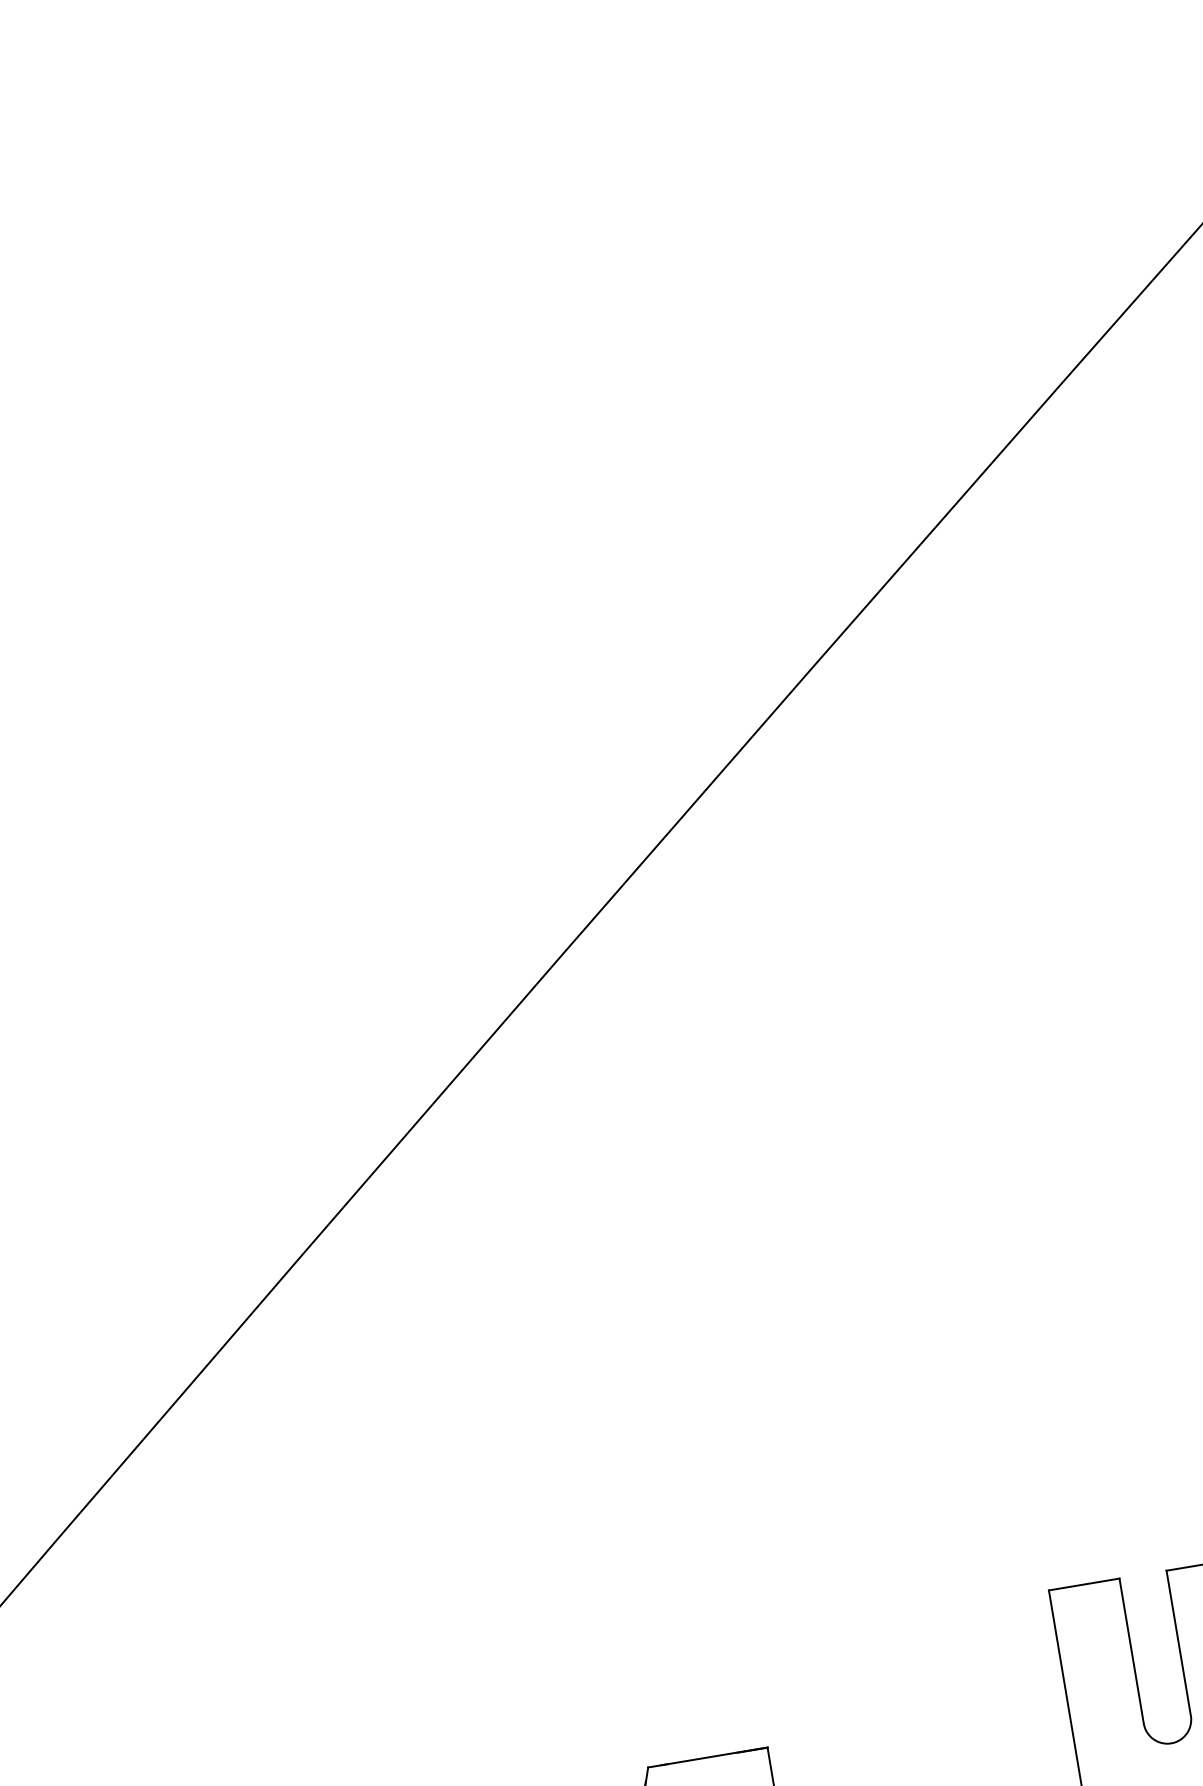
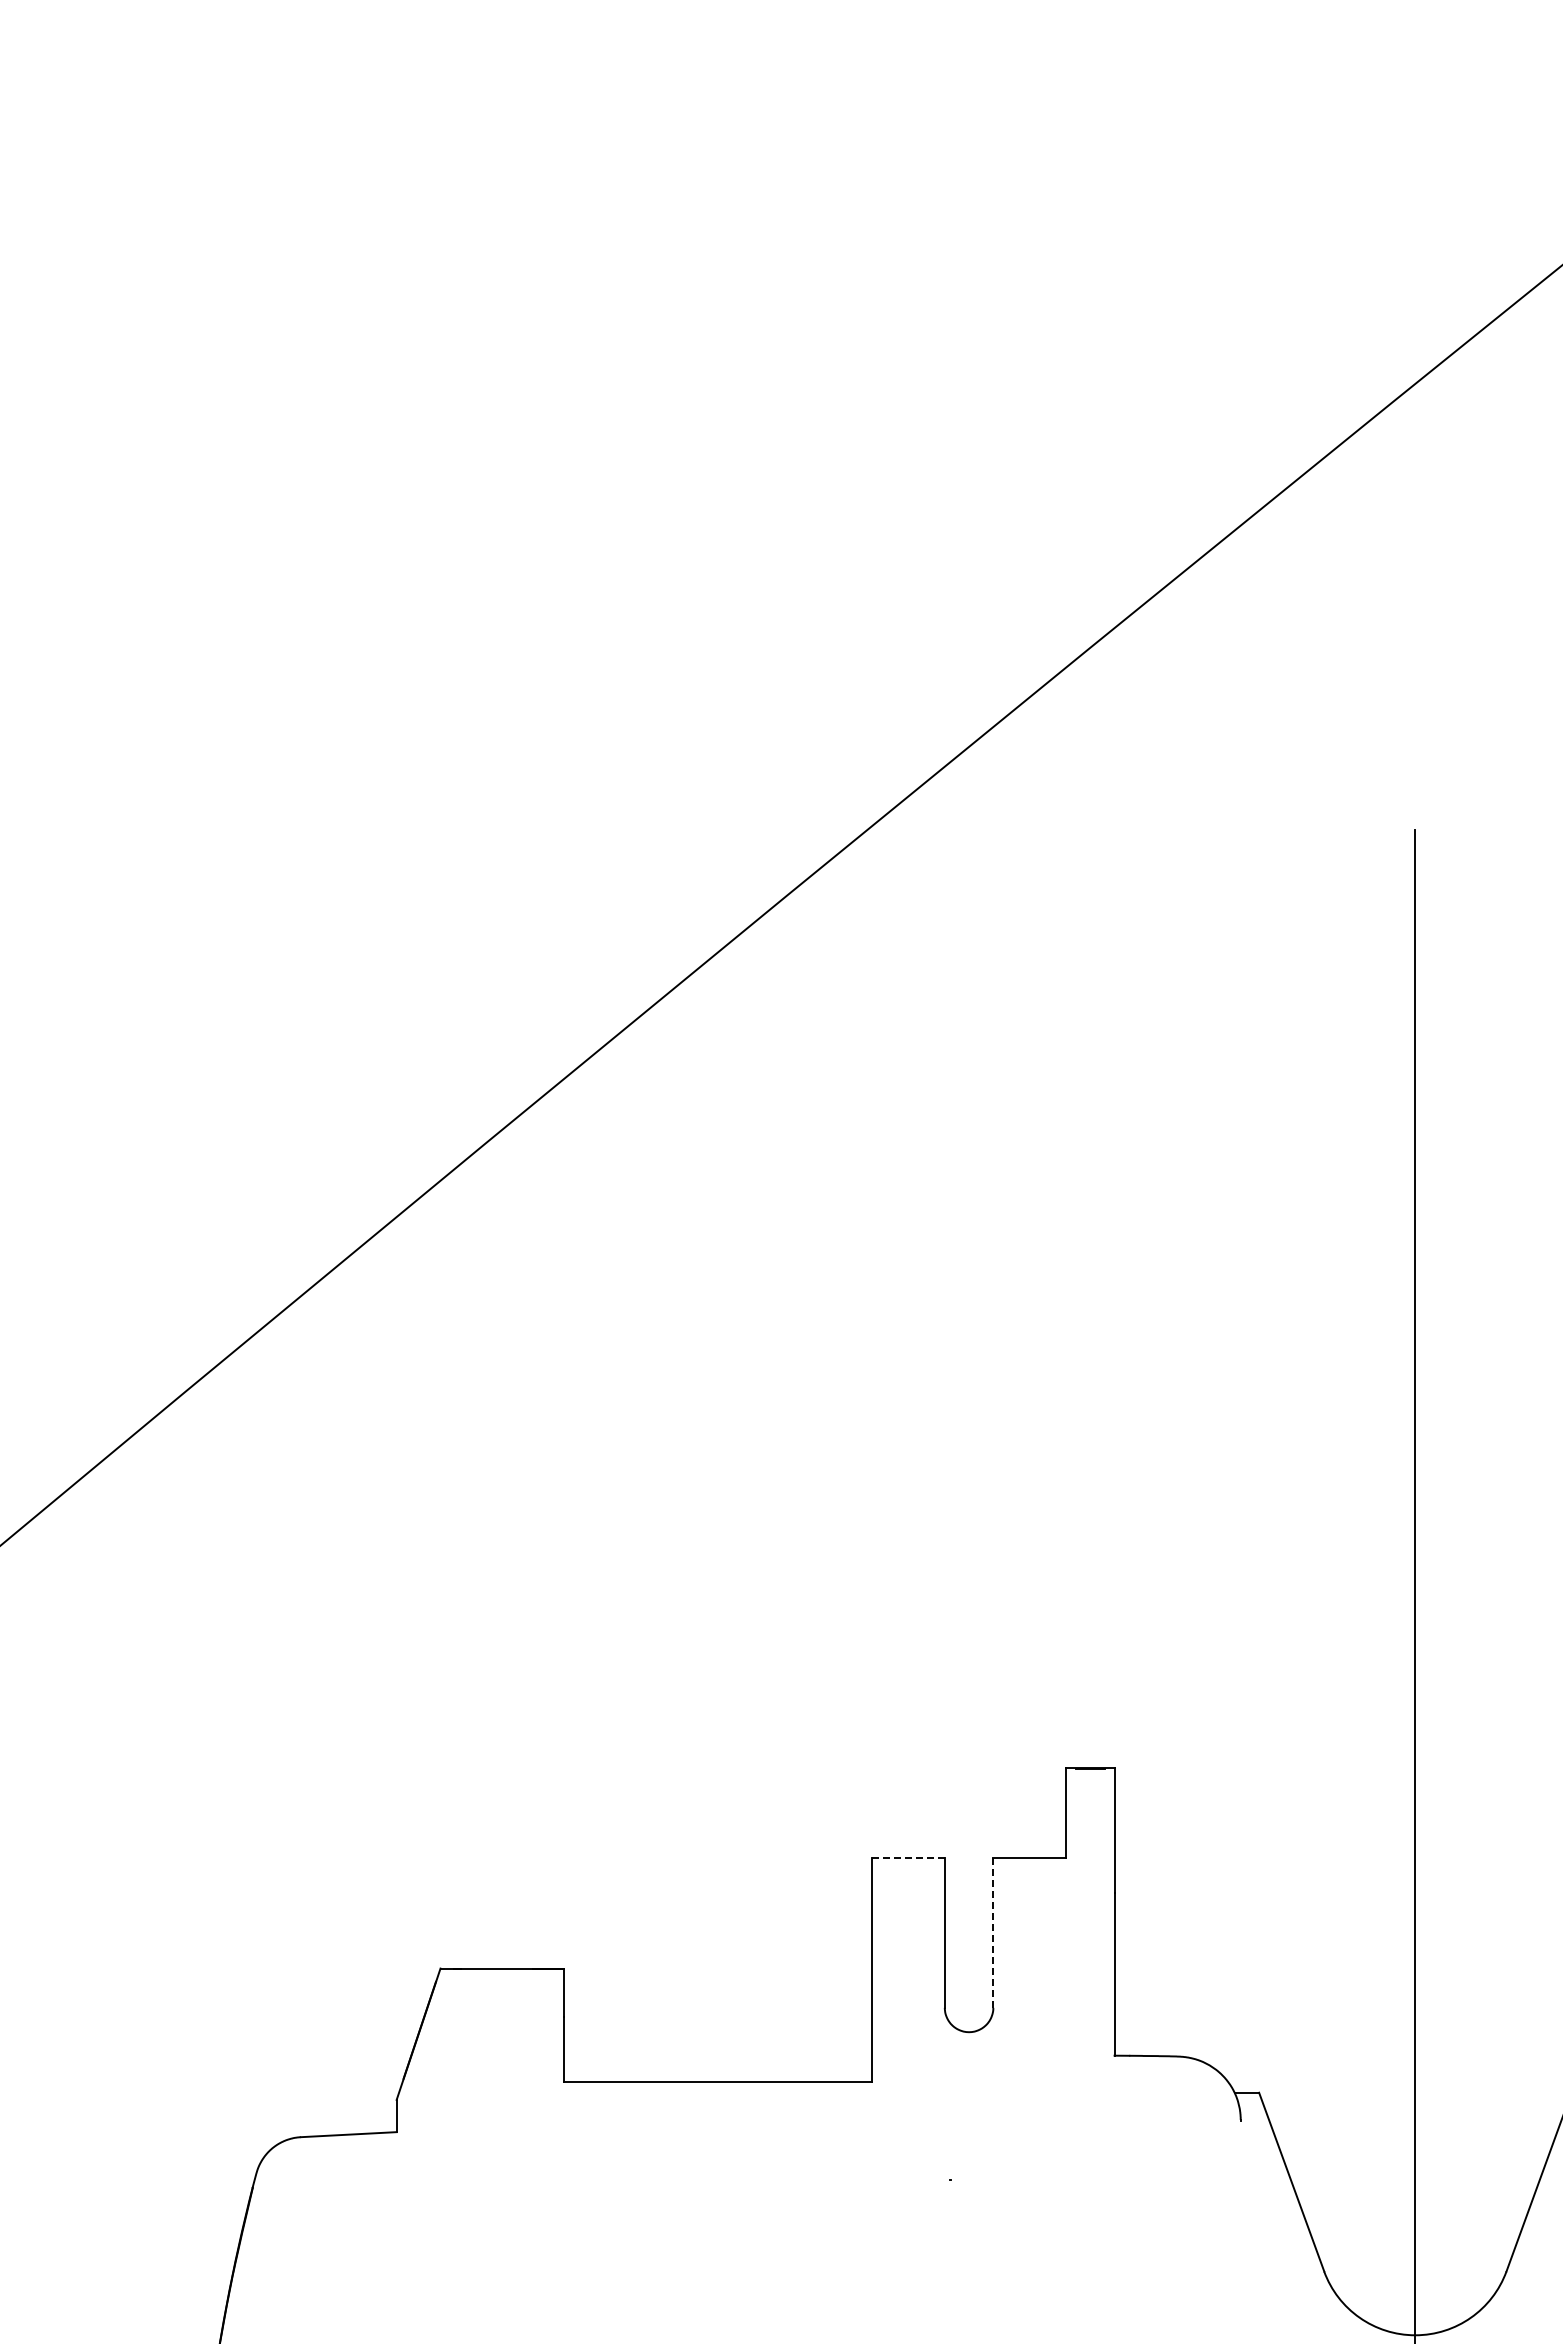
line: (1084, 1584) -> (908, 1858), solid -> dashed
line: (1178, 1643) -> (993, 1933), solid -> dashed

